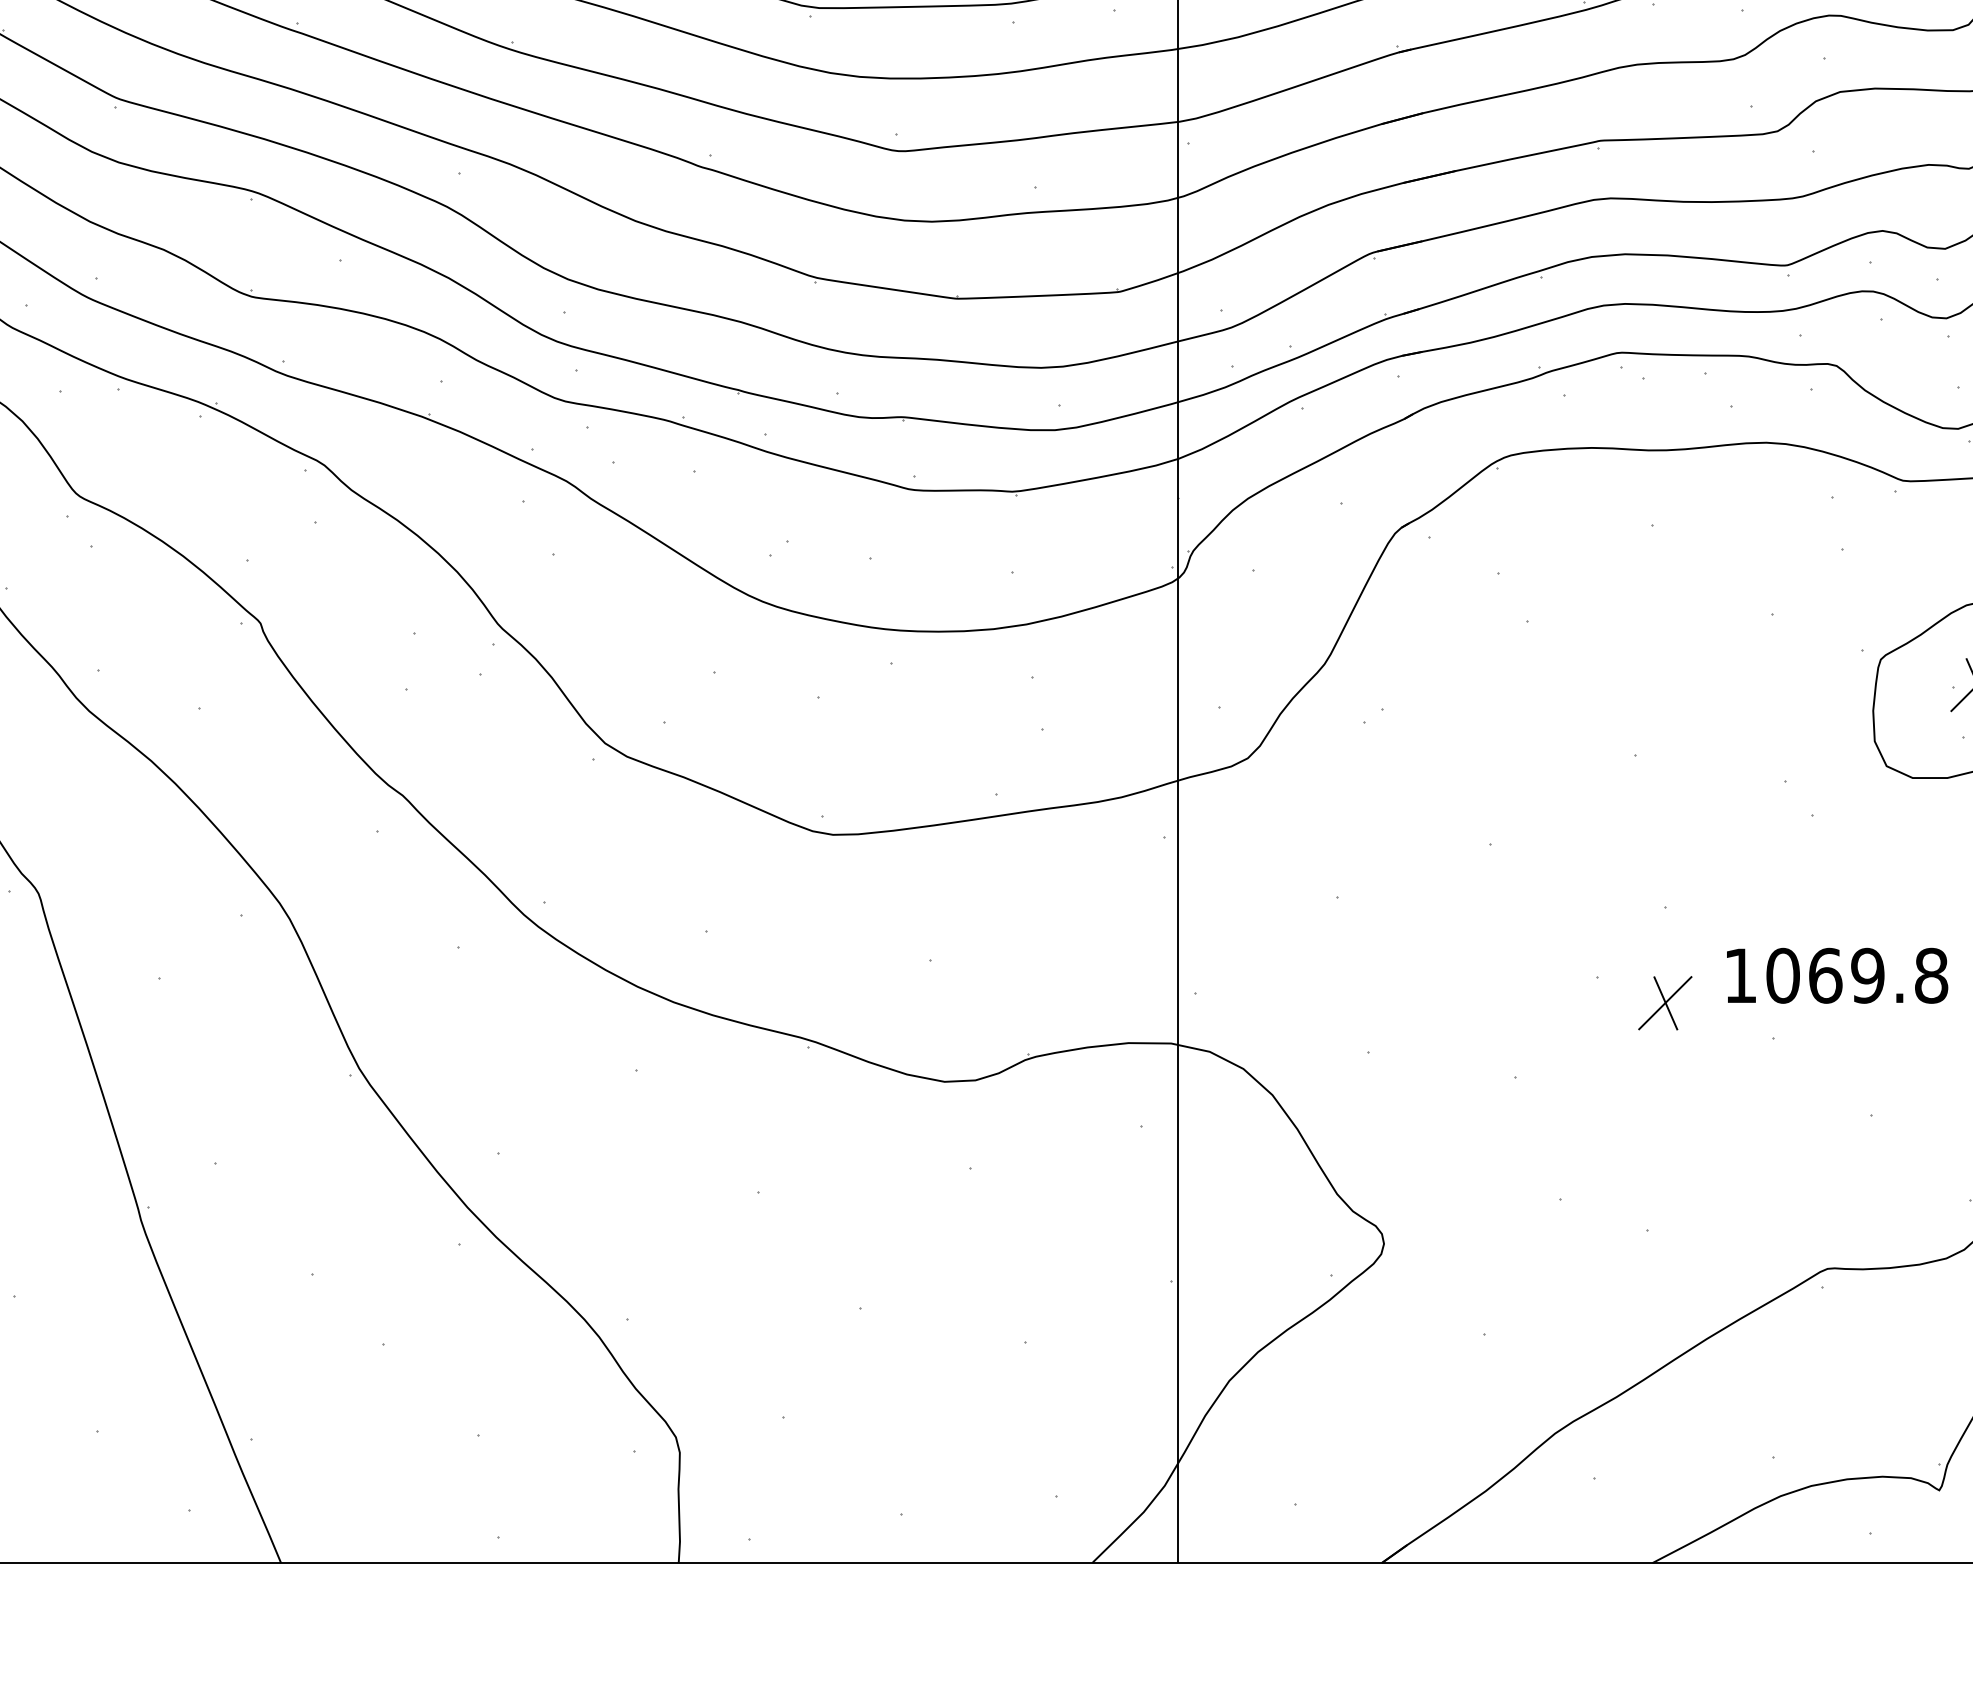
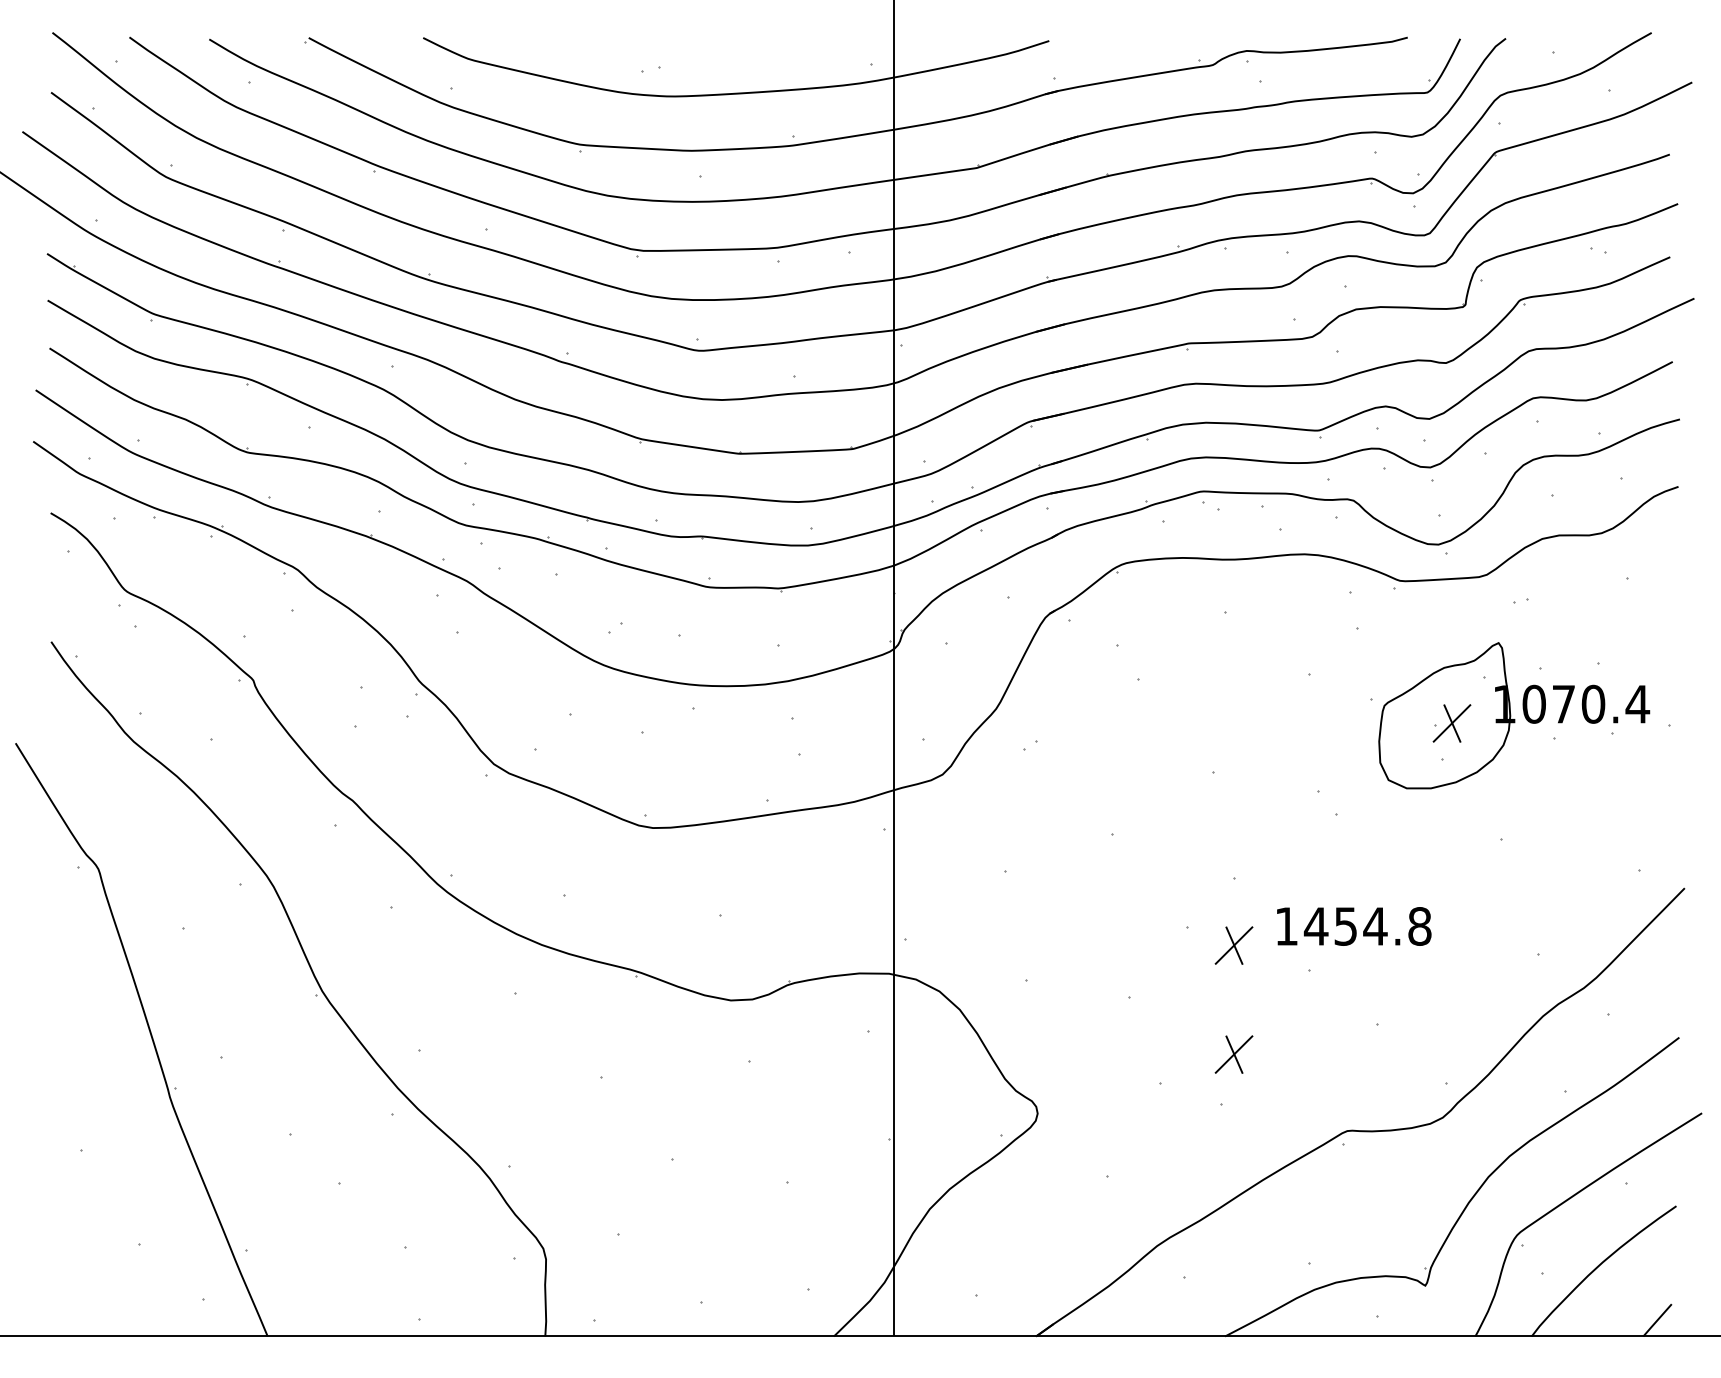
text: (1824, 975) -> (1345, 926), 1069.8 -> 1454.8
part: (1664, 1159) -> (1233, 1054), added

